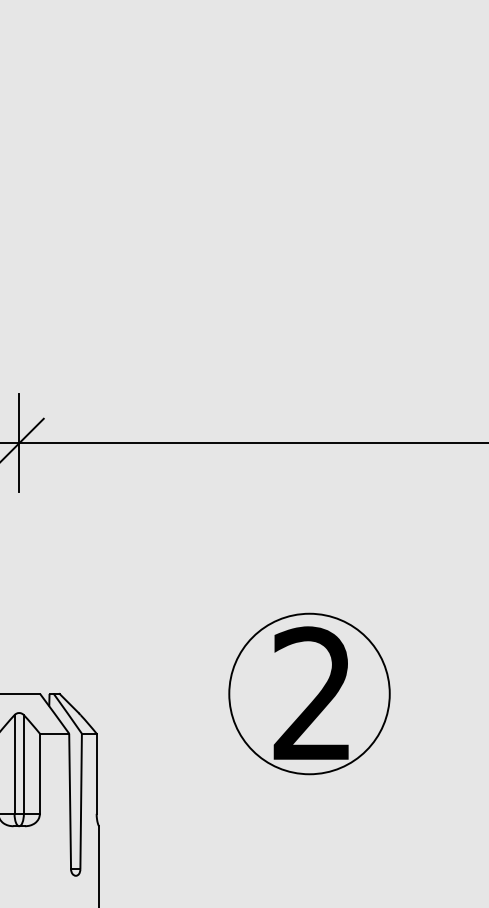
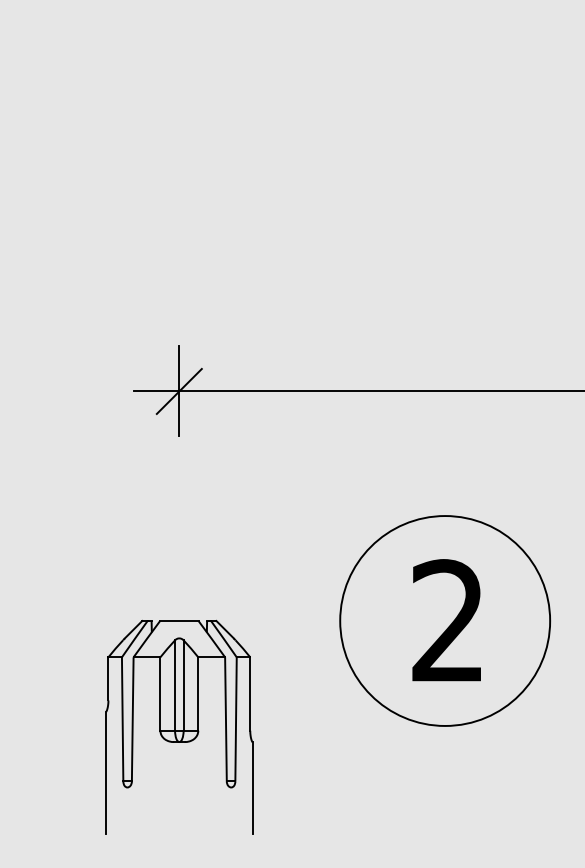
circle: (309, 693) -> (445, 620), size x1.43

